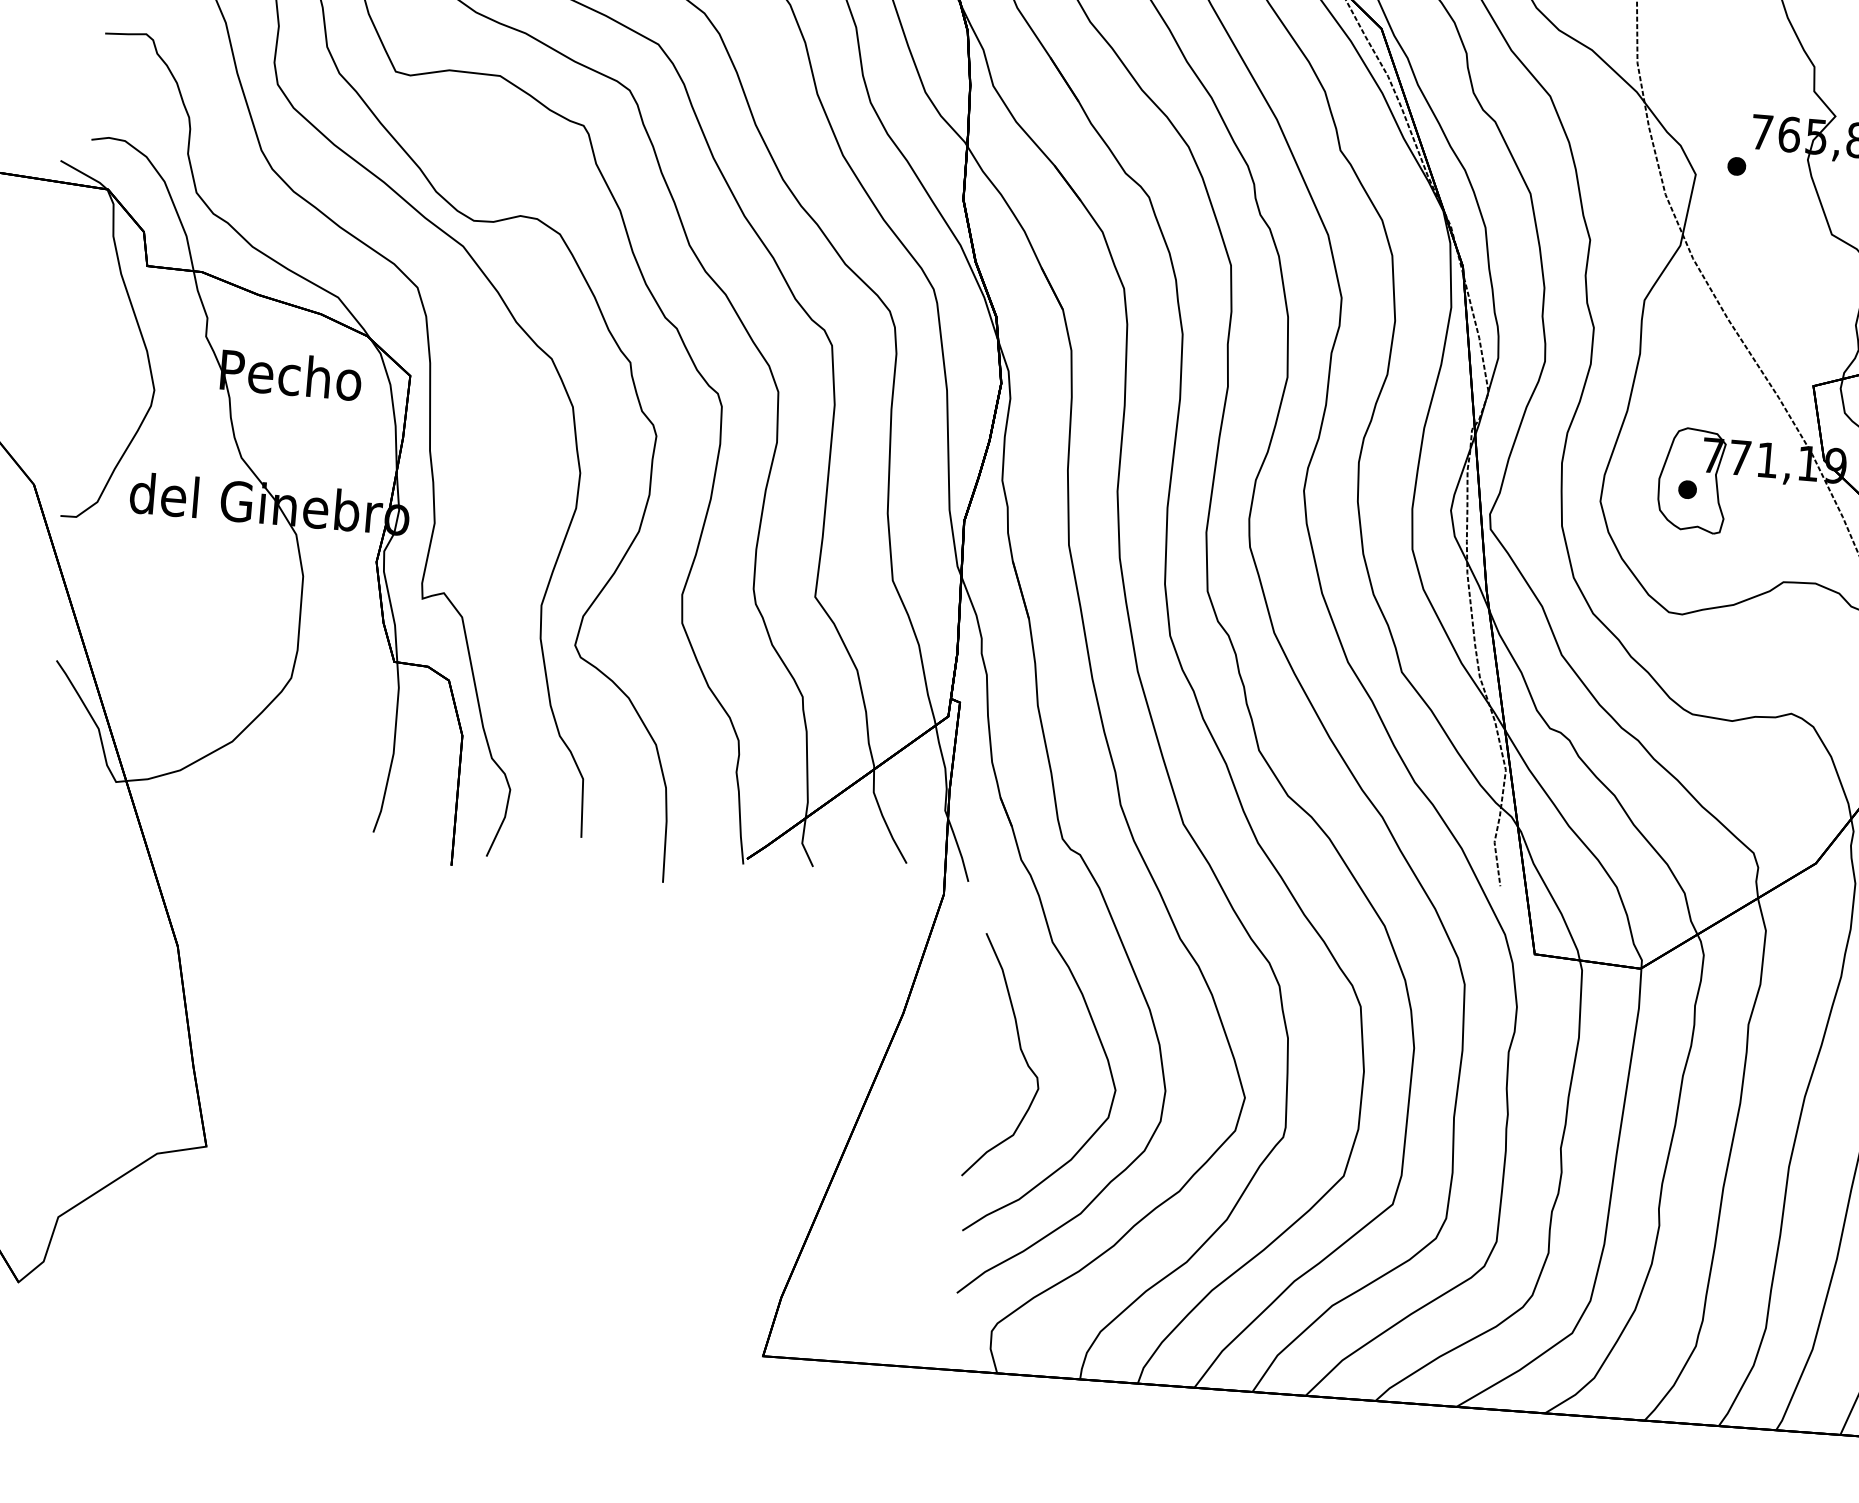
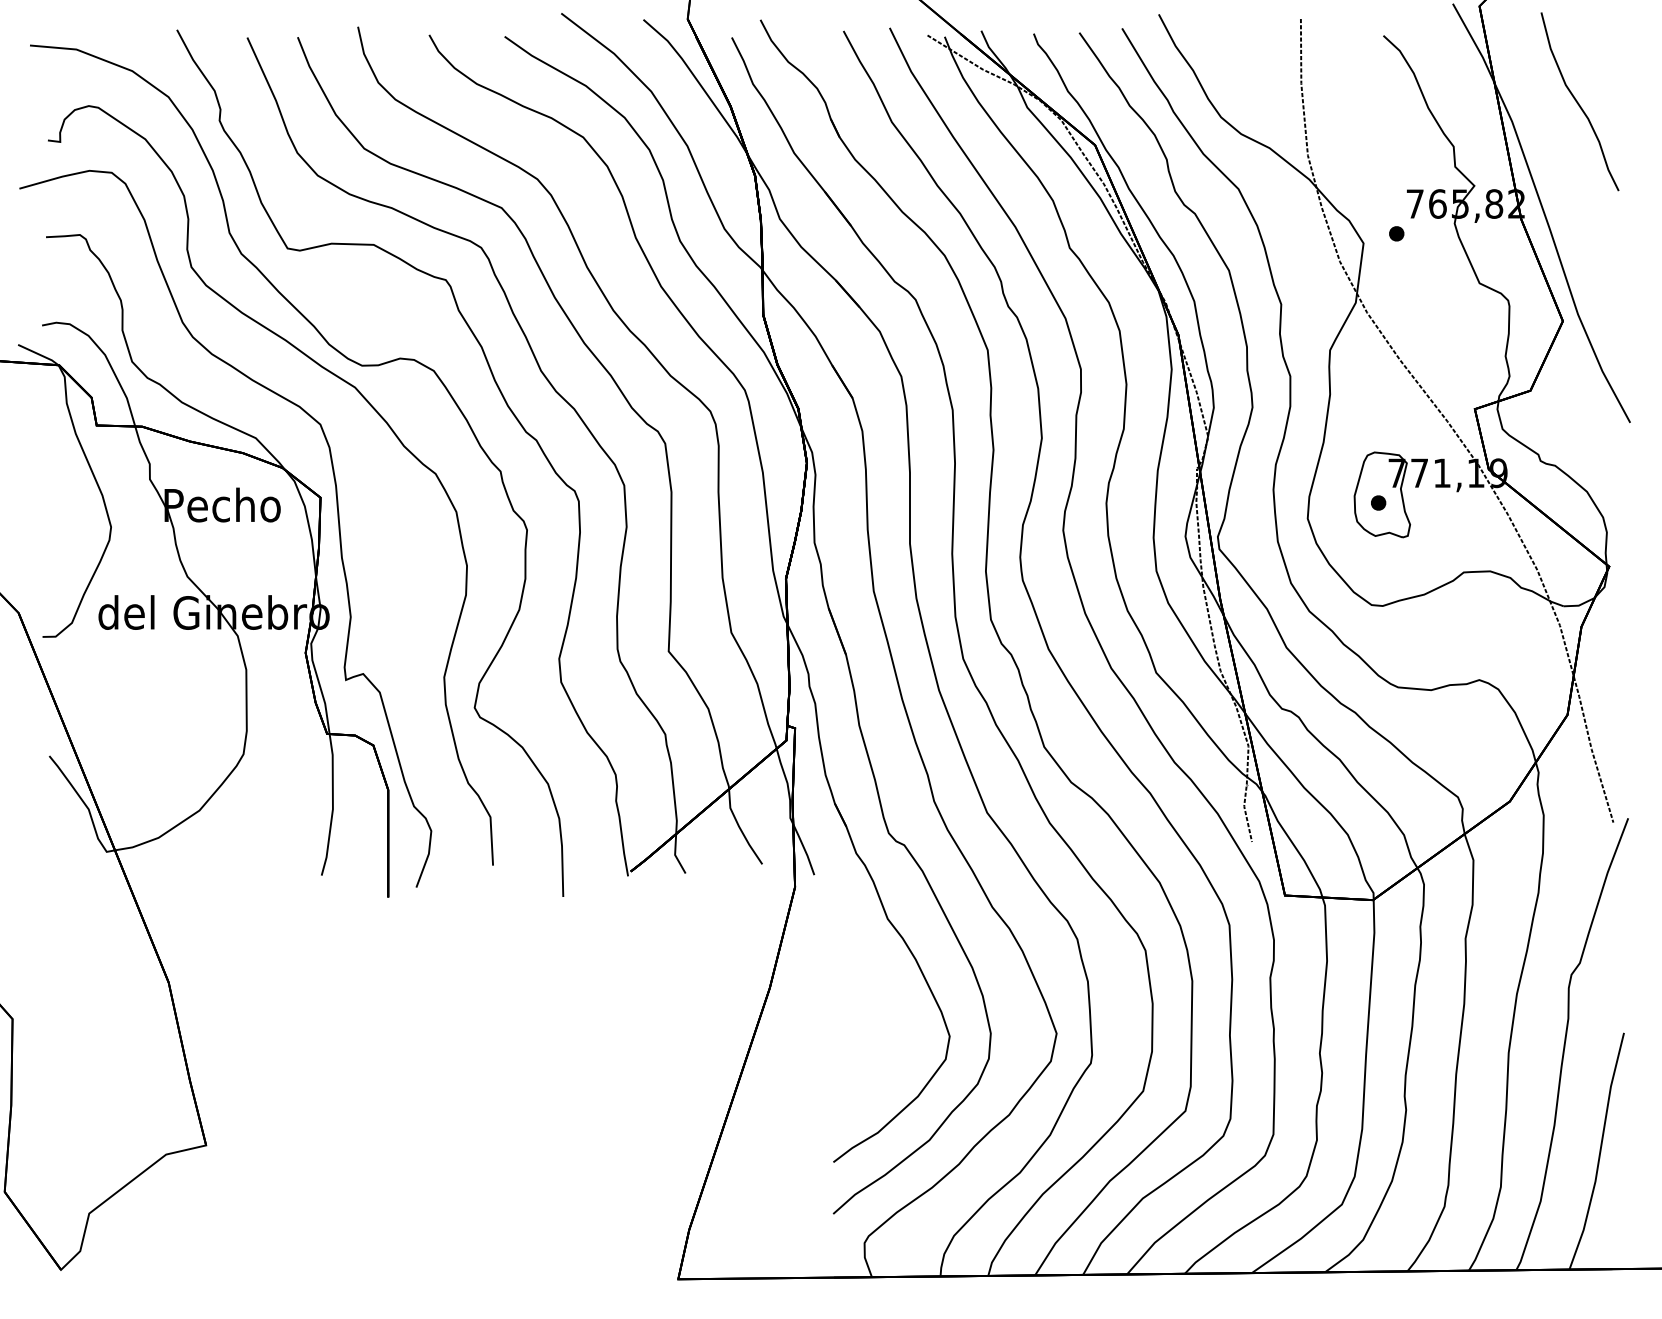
curve: (1020, 1050) -> (868, 1010), removed

